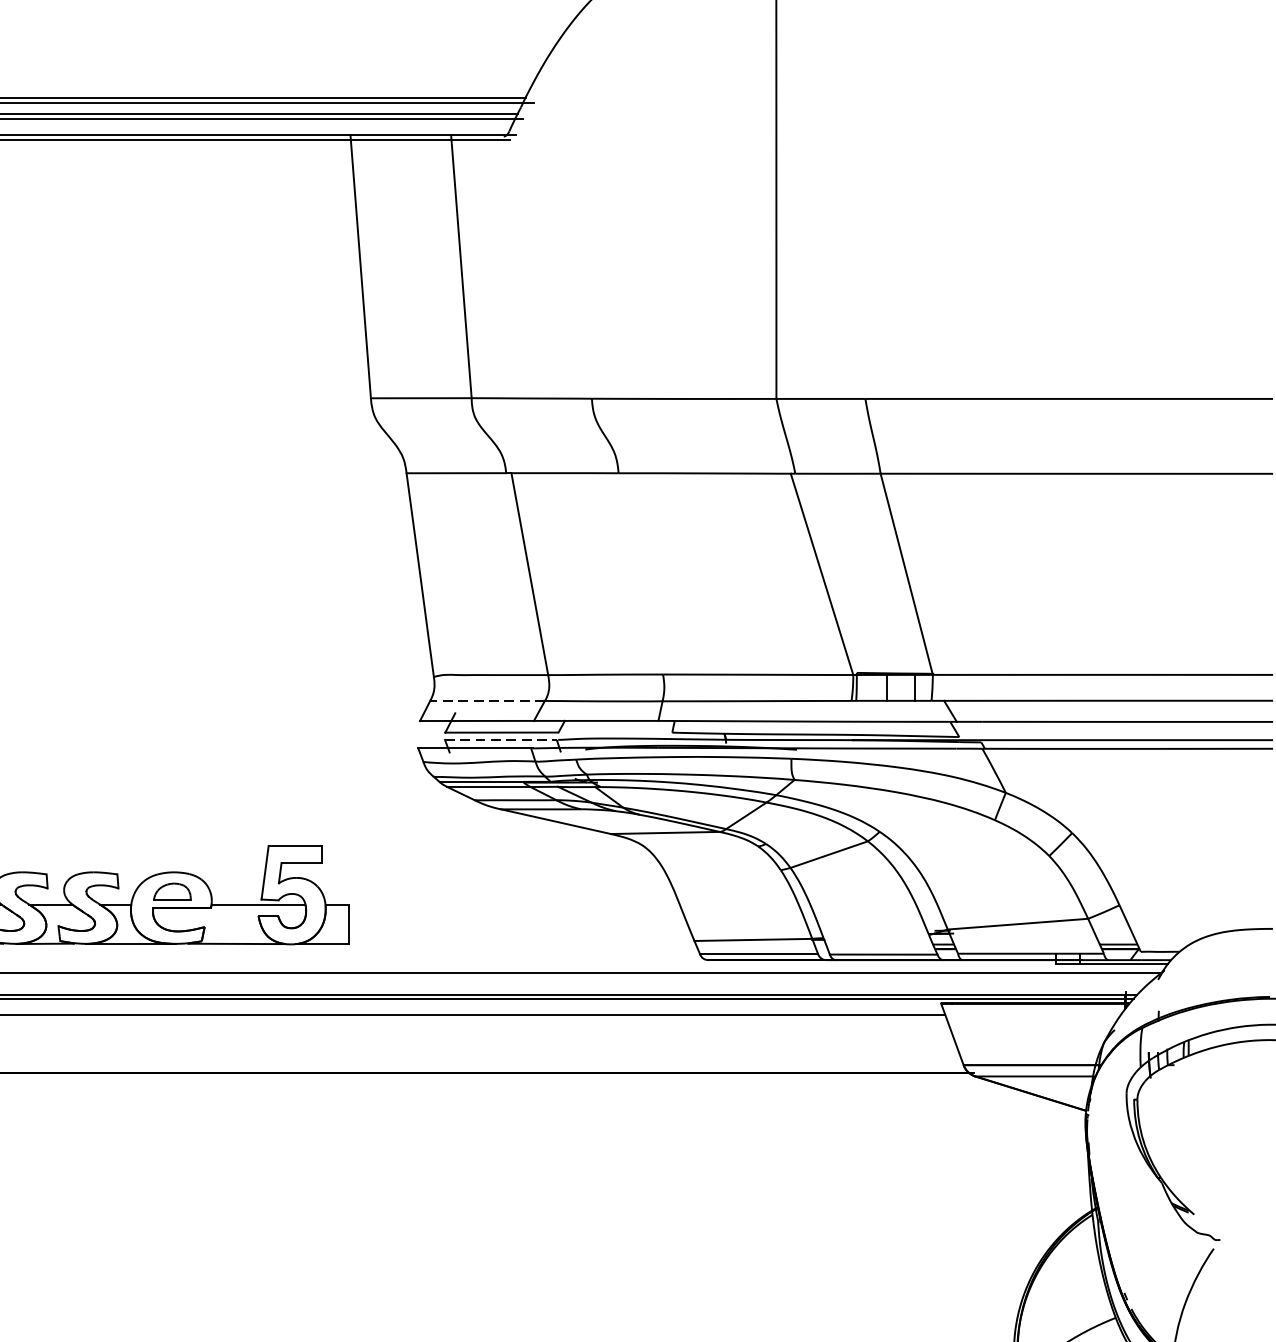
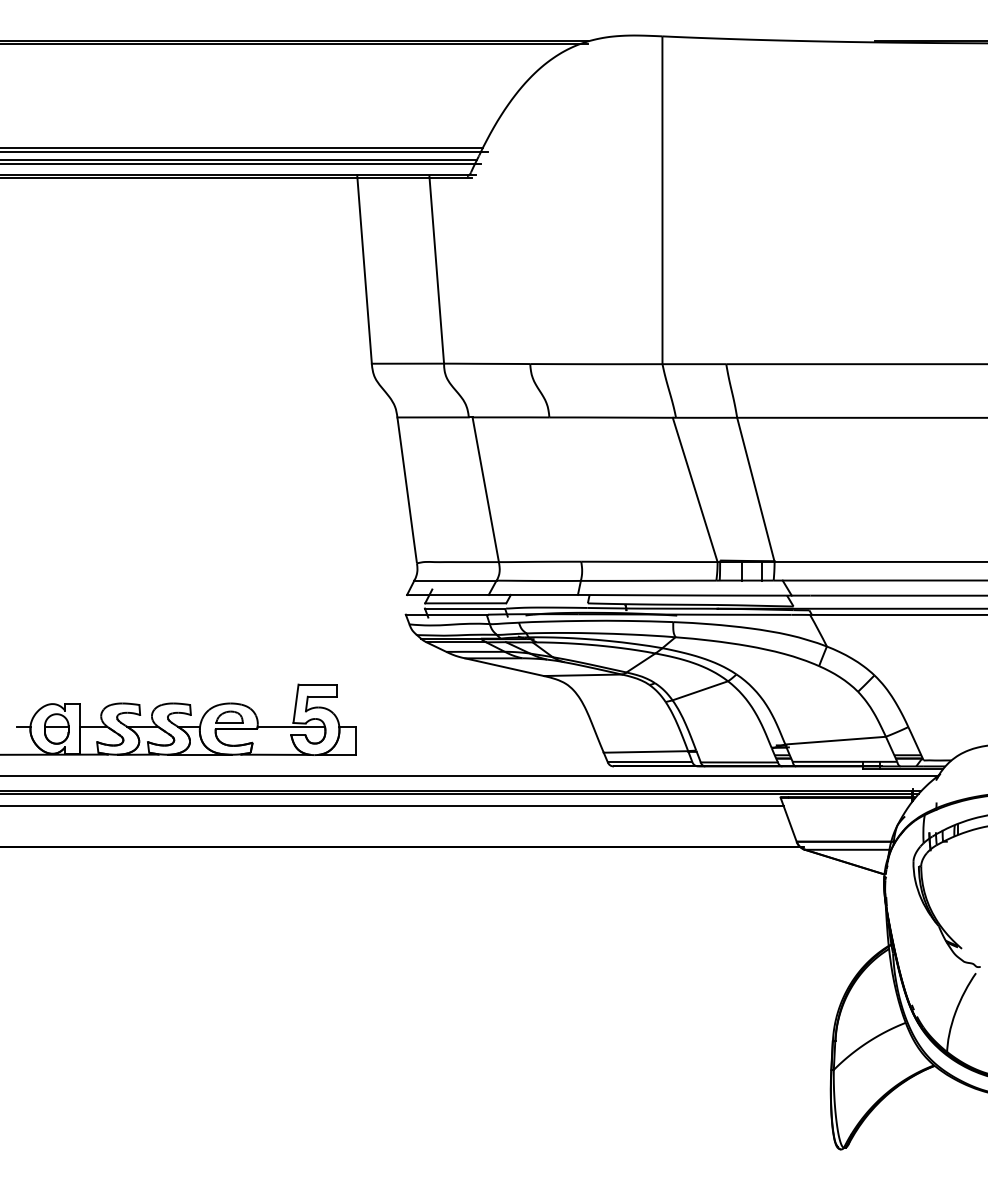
line: (486, 700) -> (454, 580), dashed -> solid
line: (501, 739) -> (465, 608), dashed -> solid

